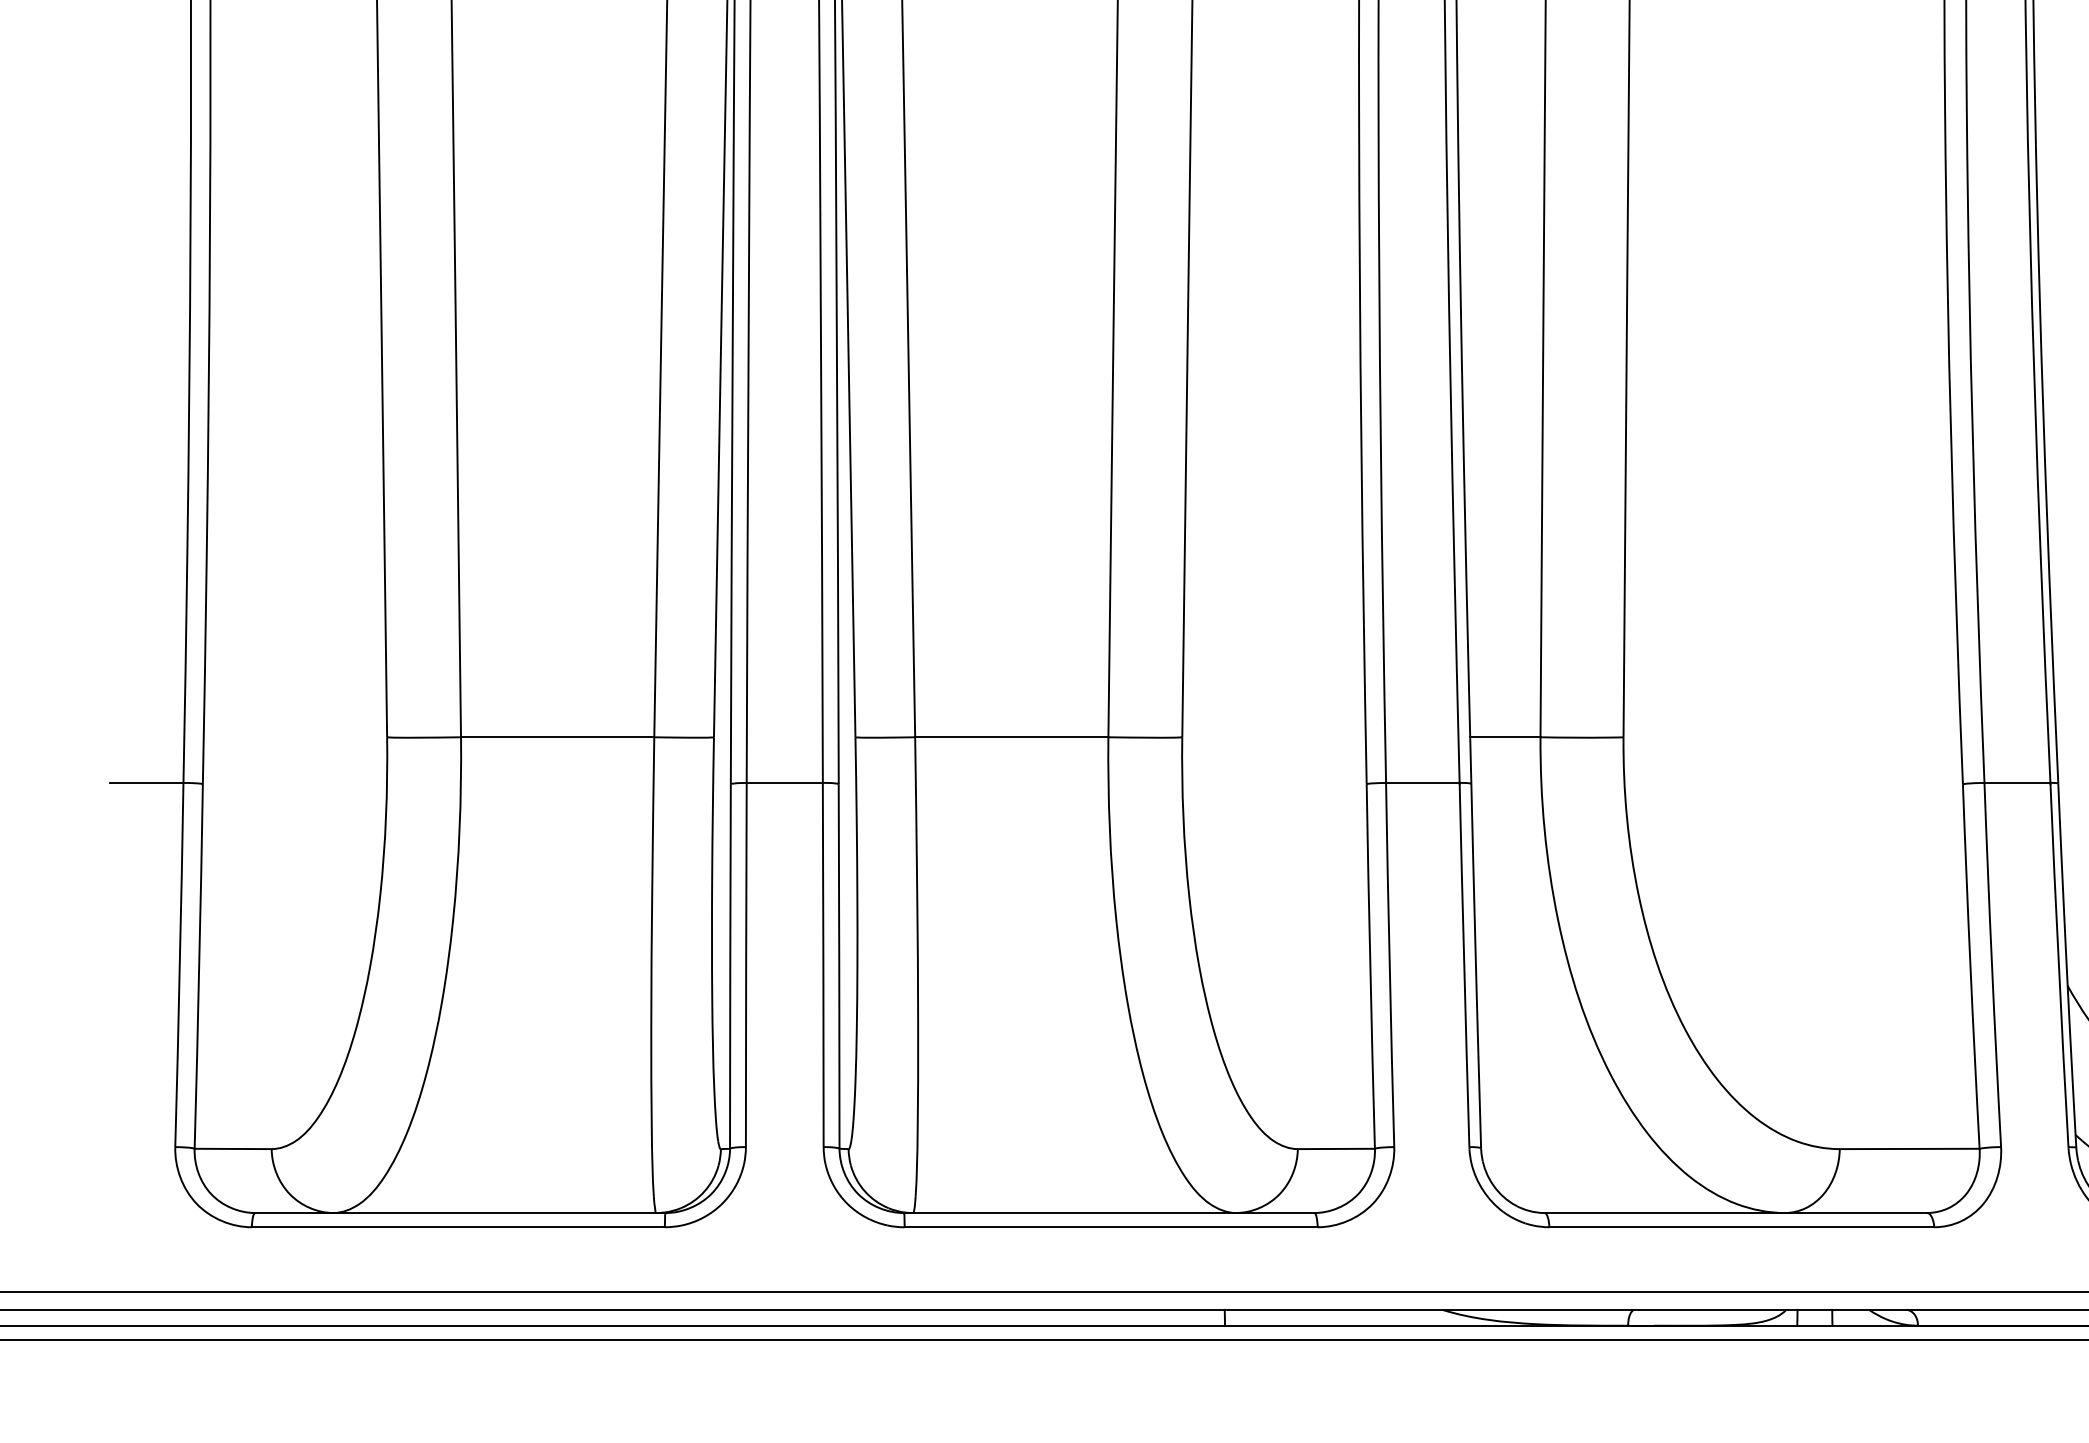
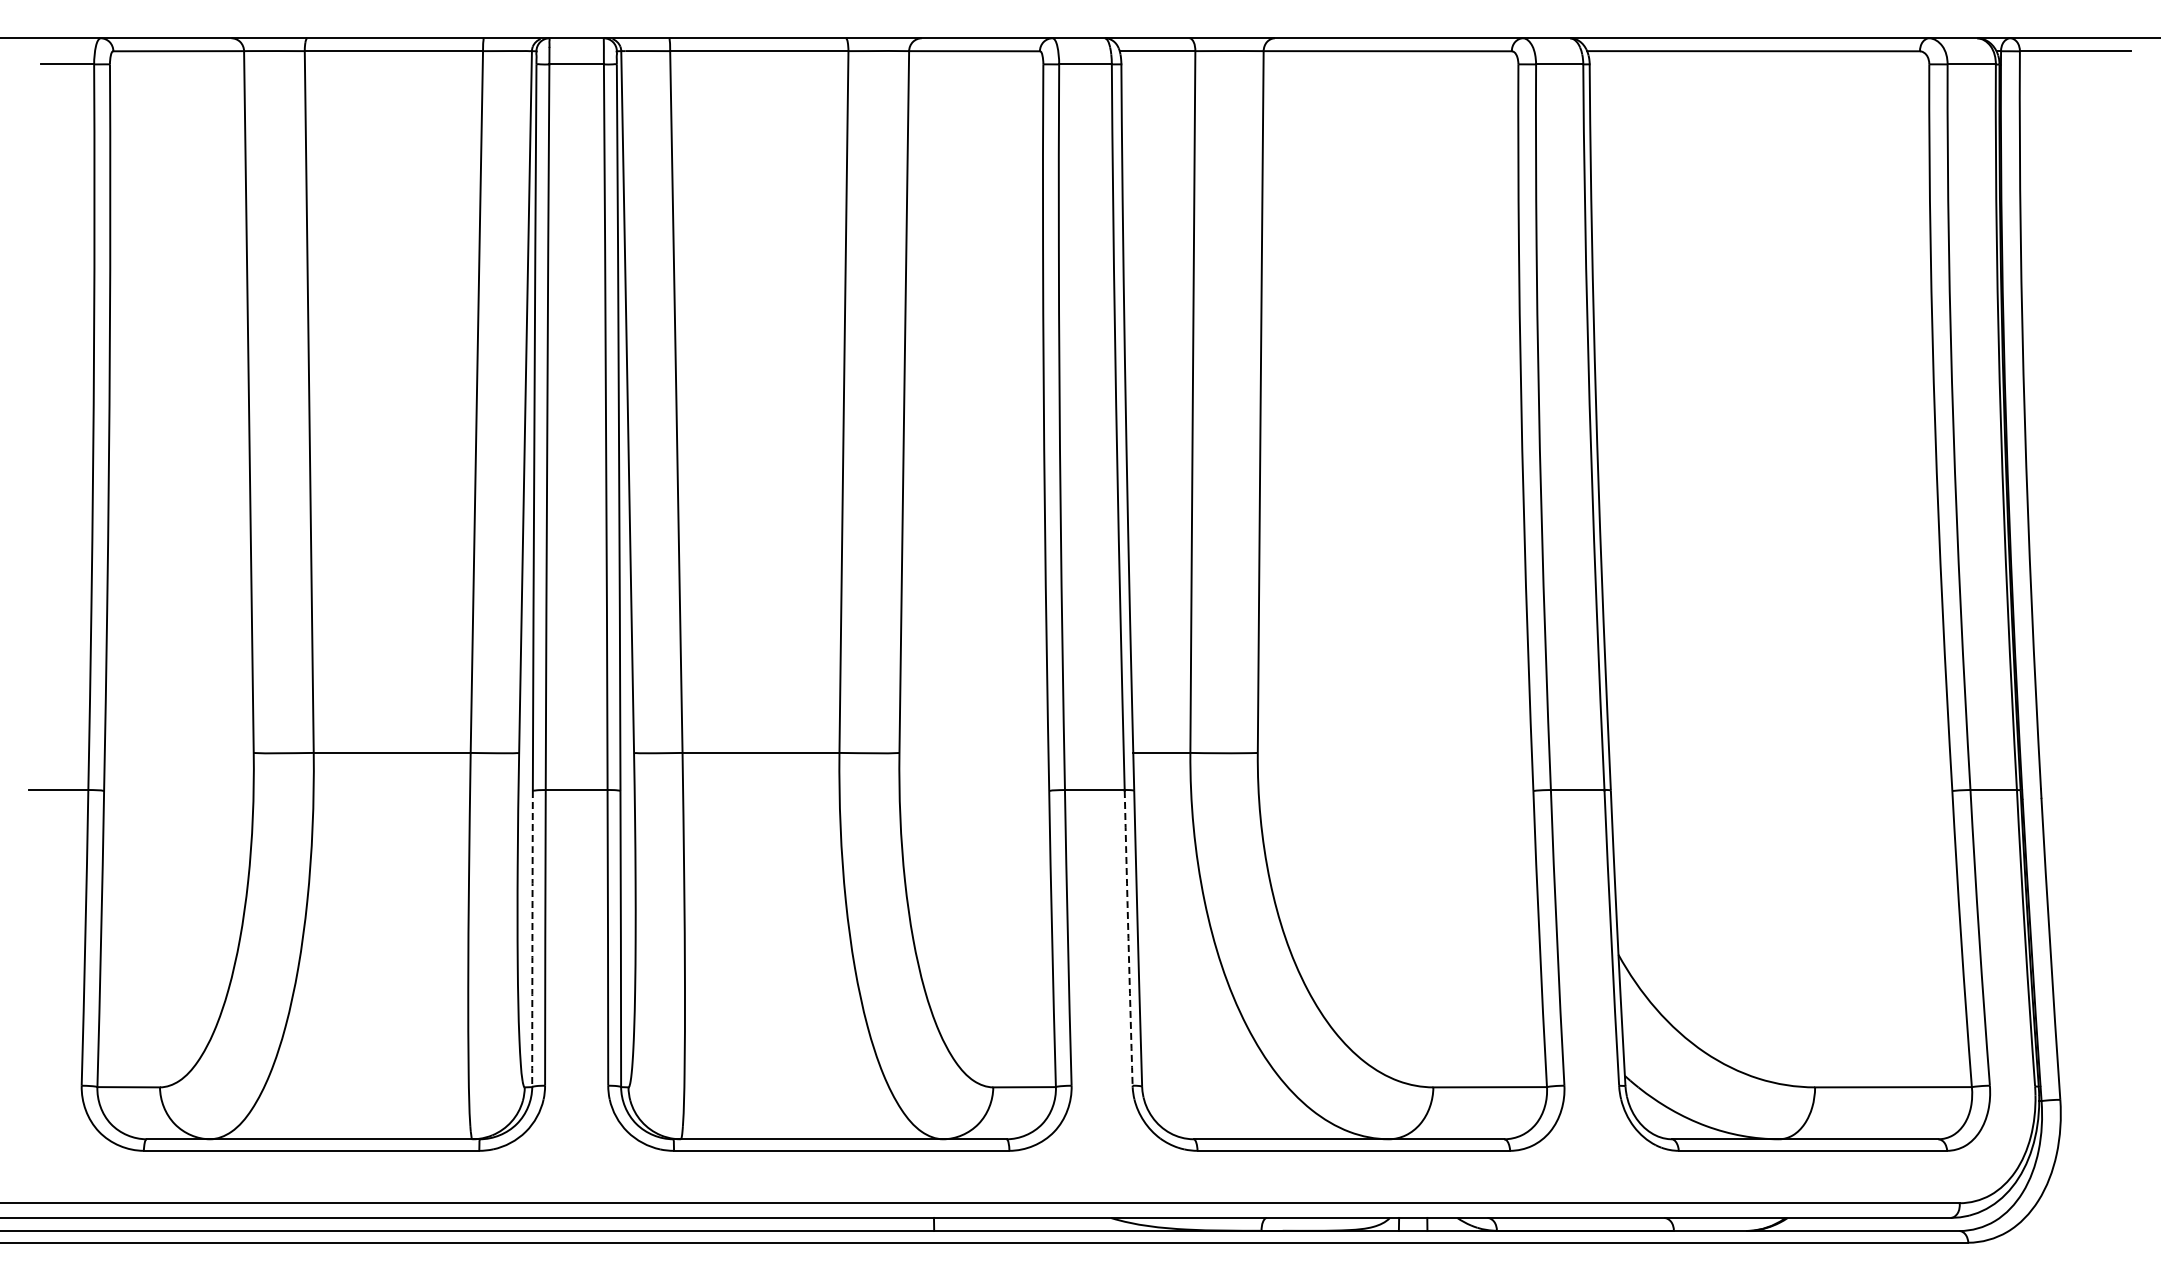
arc: (1464, 965) -> (1128, 938), solid -> dashed
arc: (730, 967) -> (532, 939), solid -> dashed

